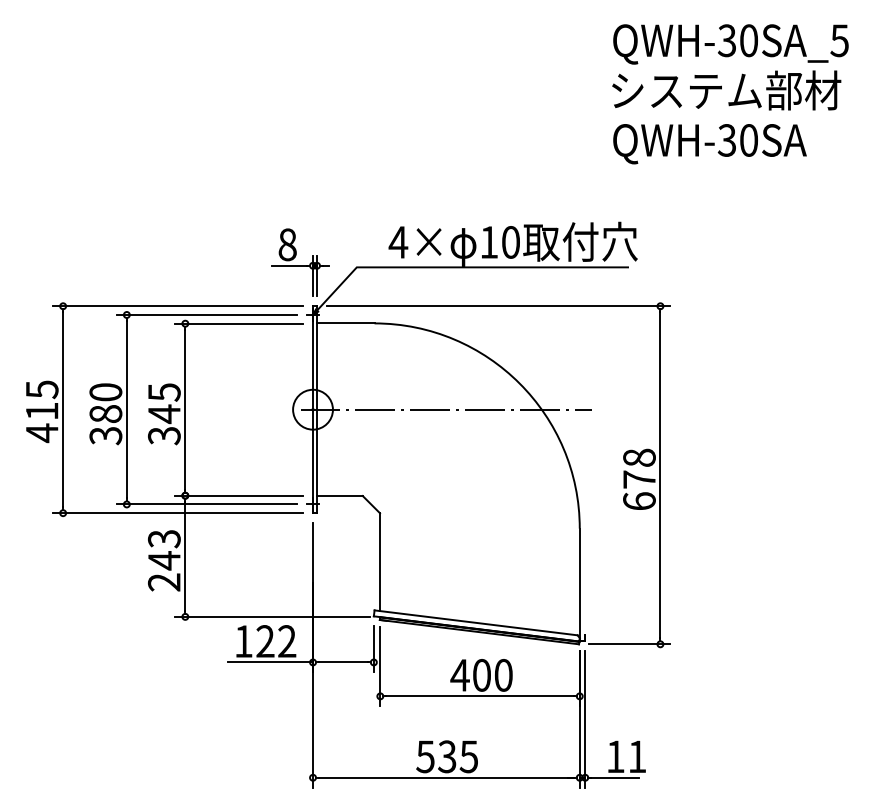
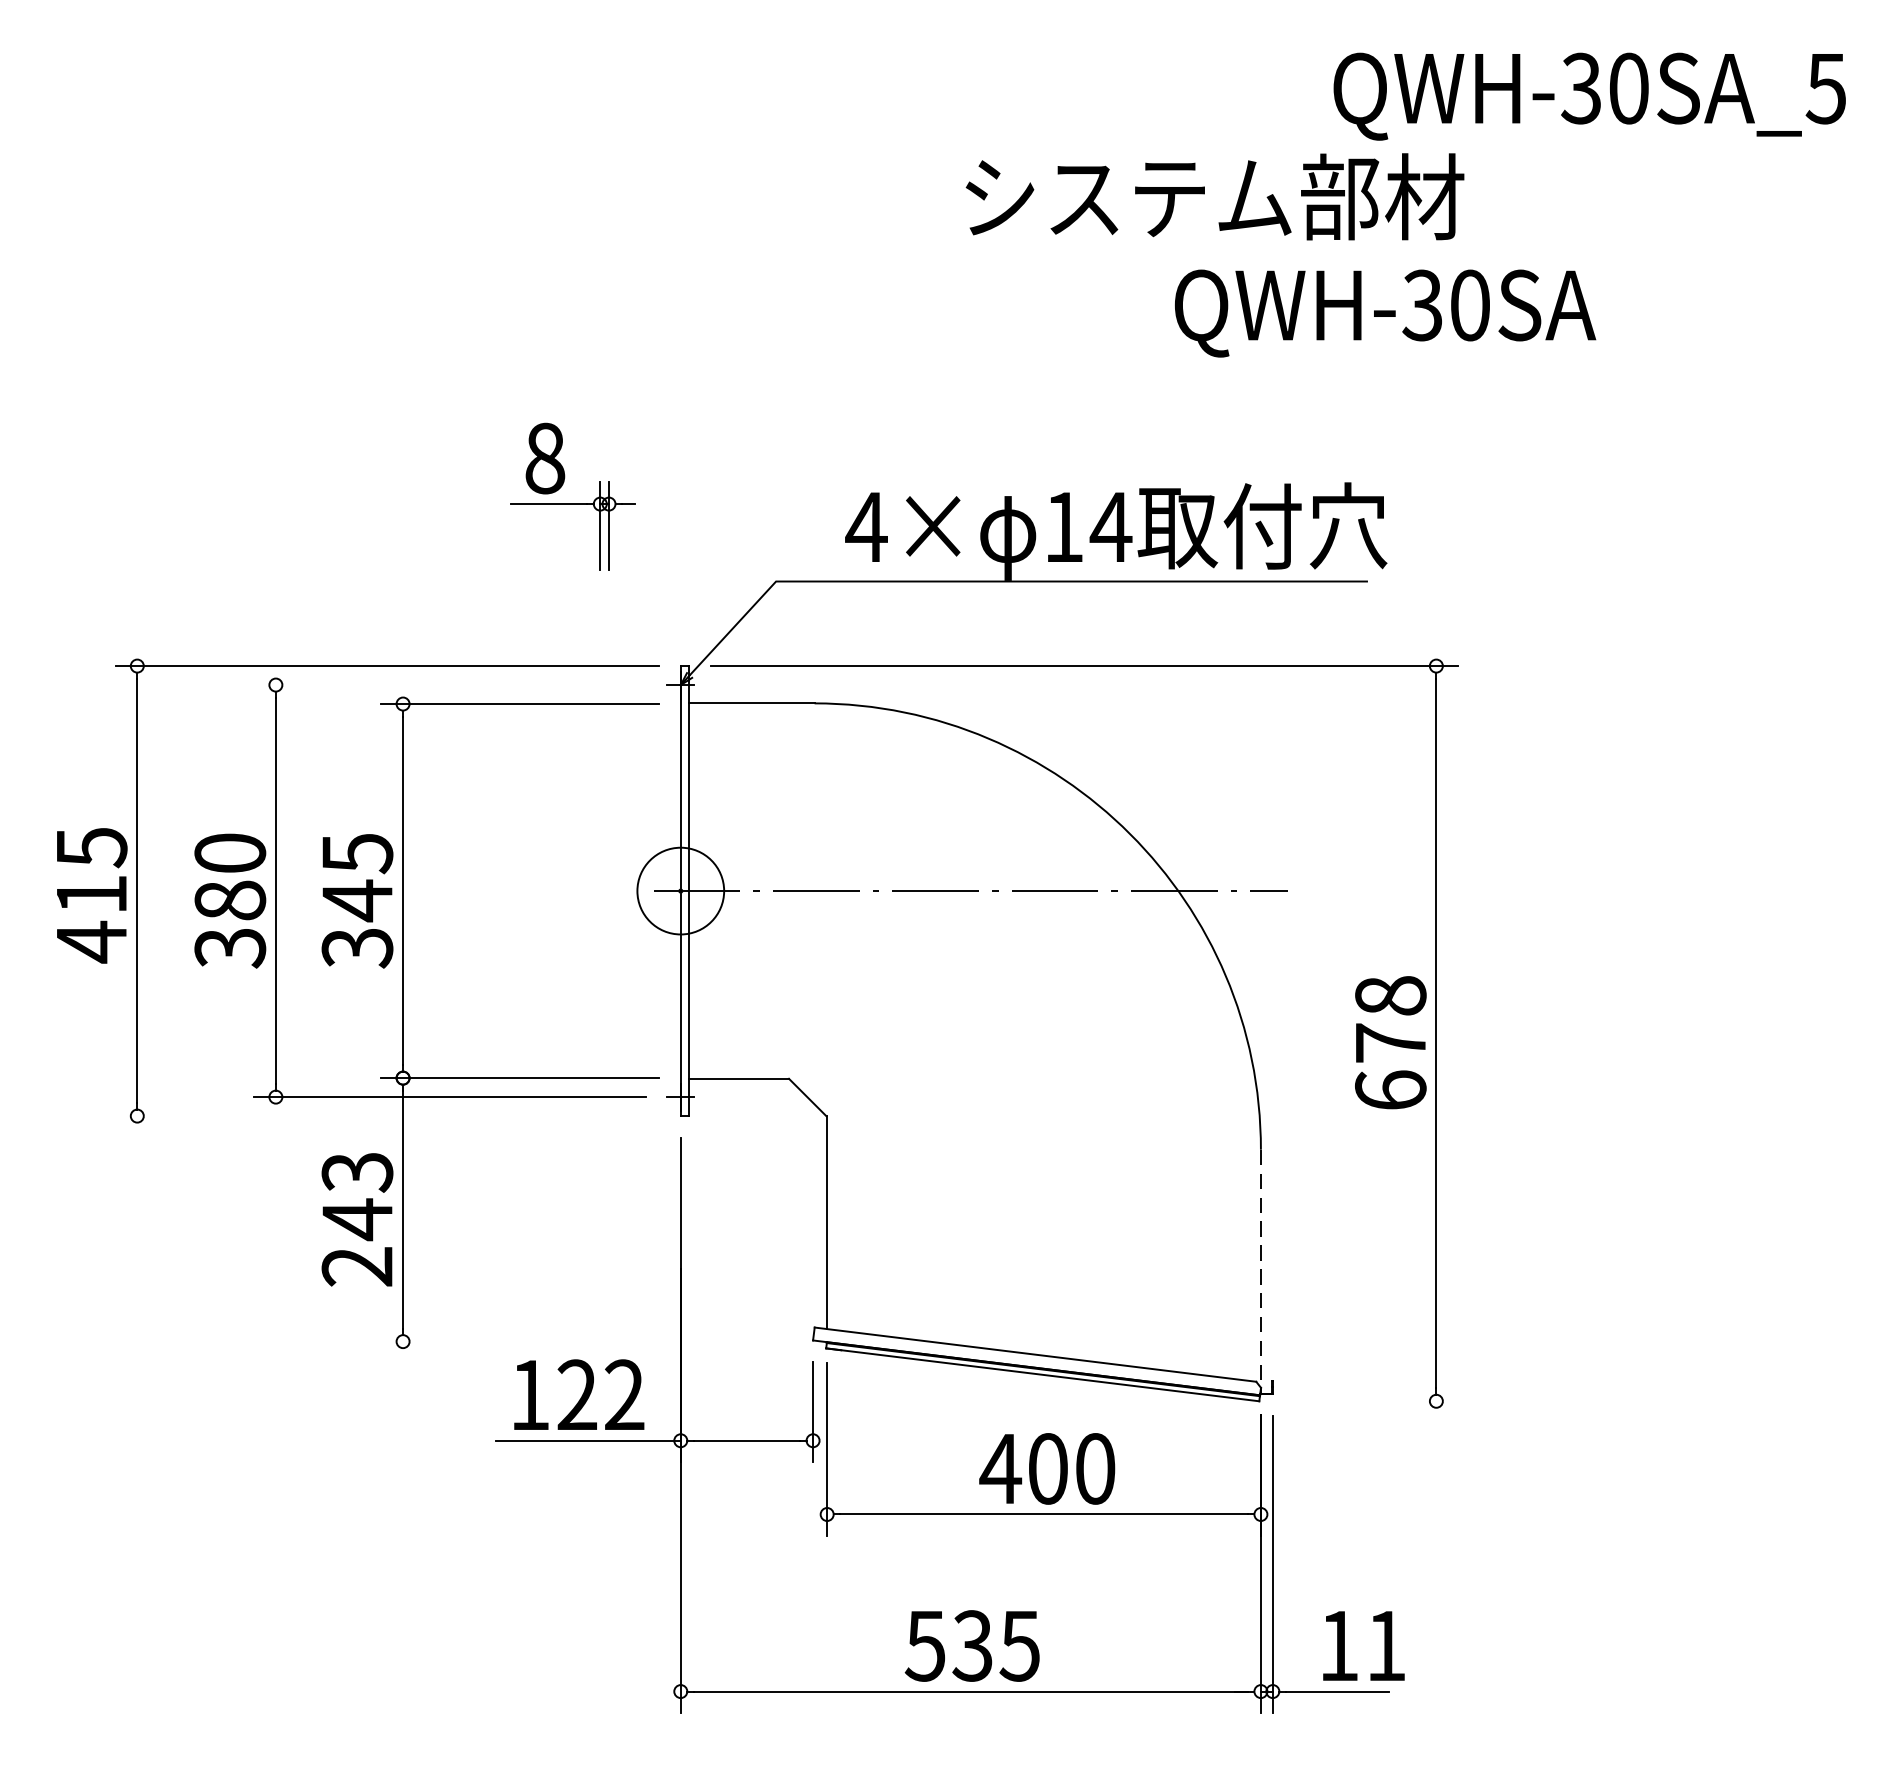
text: (726, 90) -> (1214, 196), moved
text: (709, 144) -> (1384, 314), moved
text: (510, 242) -> (1110, 527), 10 -> 14
part: (300, 262) -> (573, 496), moved
line: (206, 314) -> (449, 683), removed
line: (178, 513) -> (388, 1116), removed
line: (579, 583) -> (1260, 1269), solid -> dashed
line: (272, 616) -> (592, 1340), removed
line: (629, 644) -> (1369, 1401), removed

